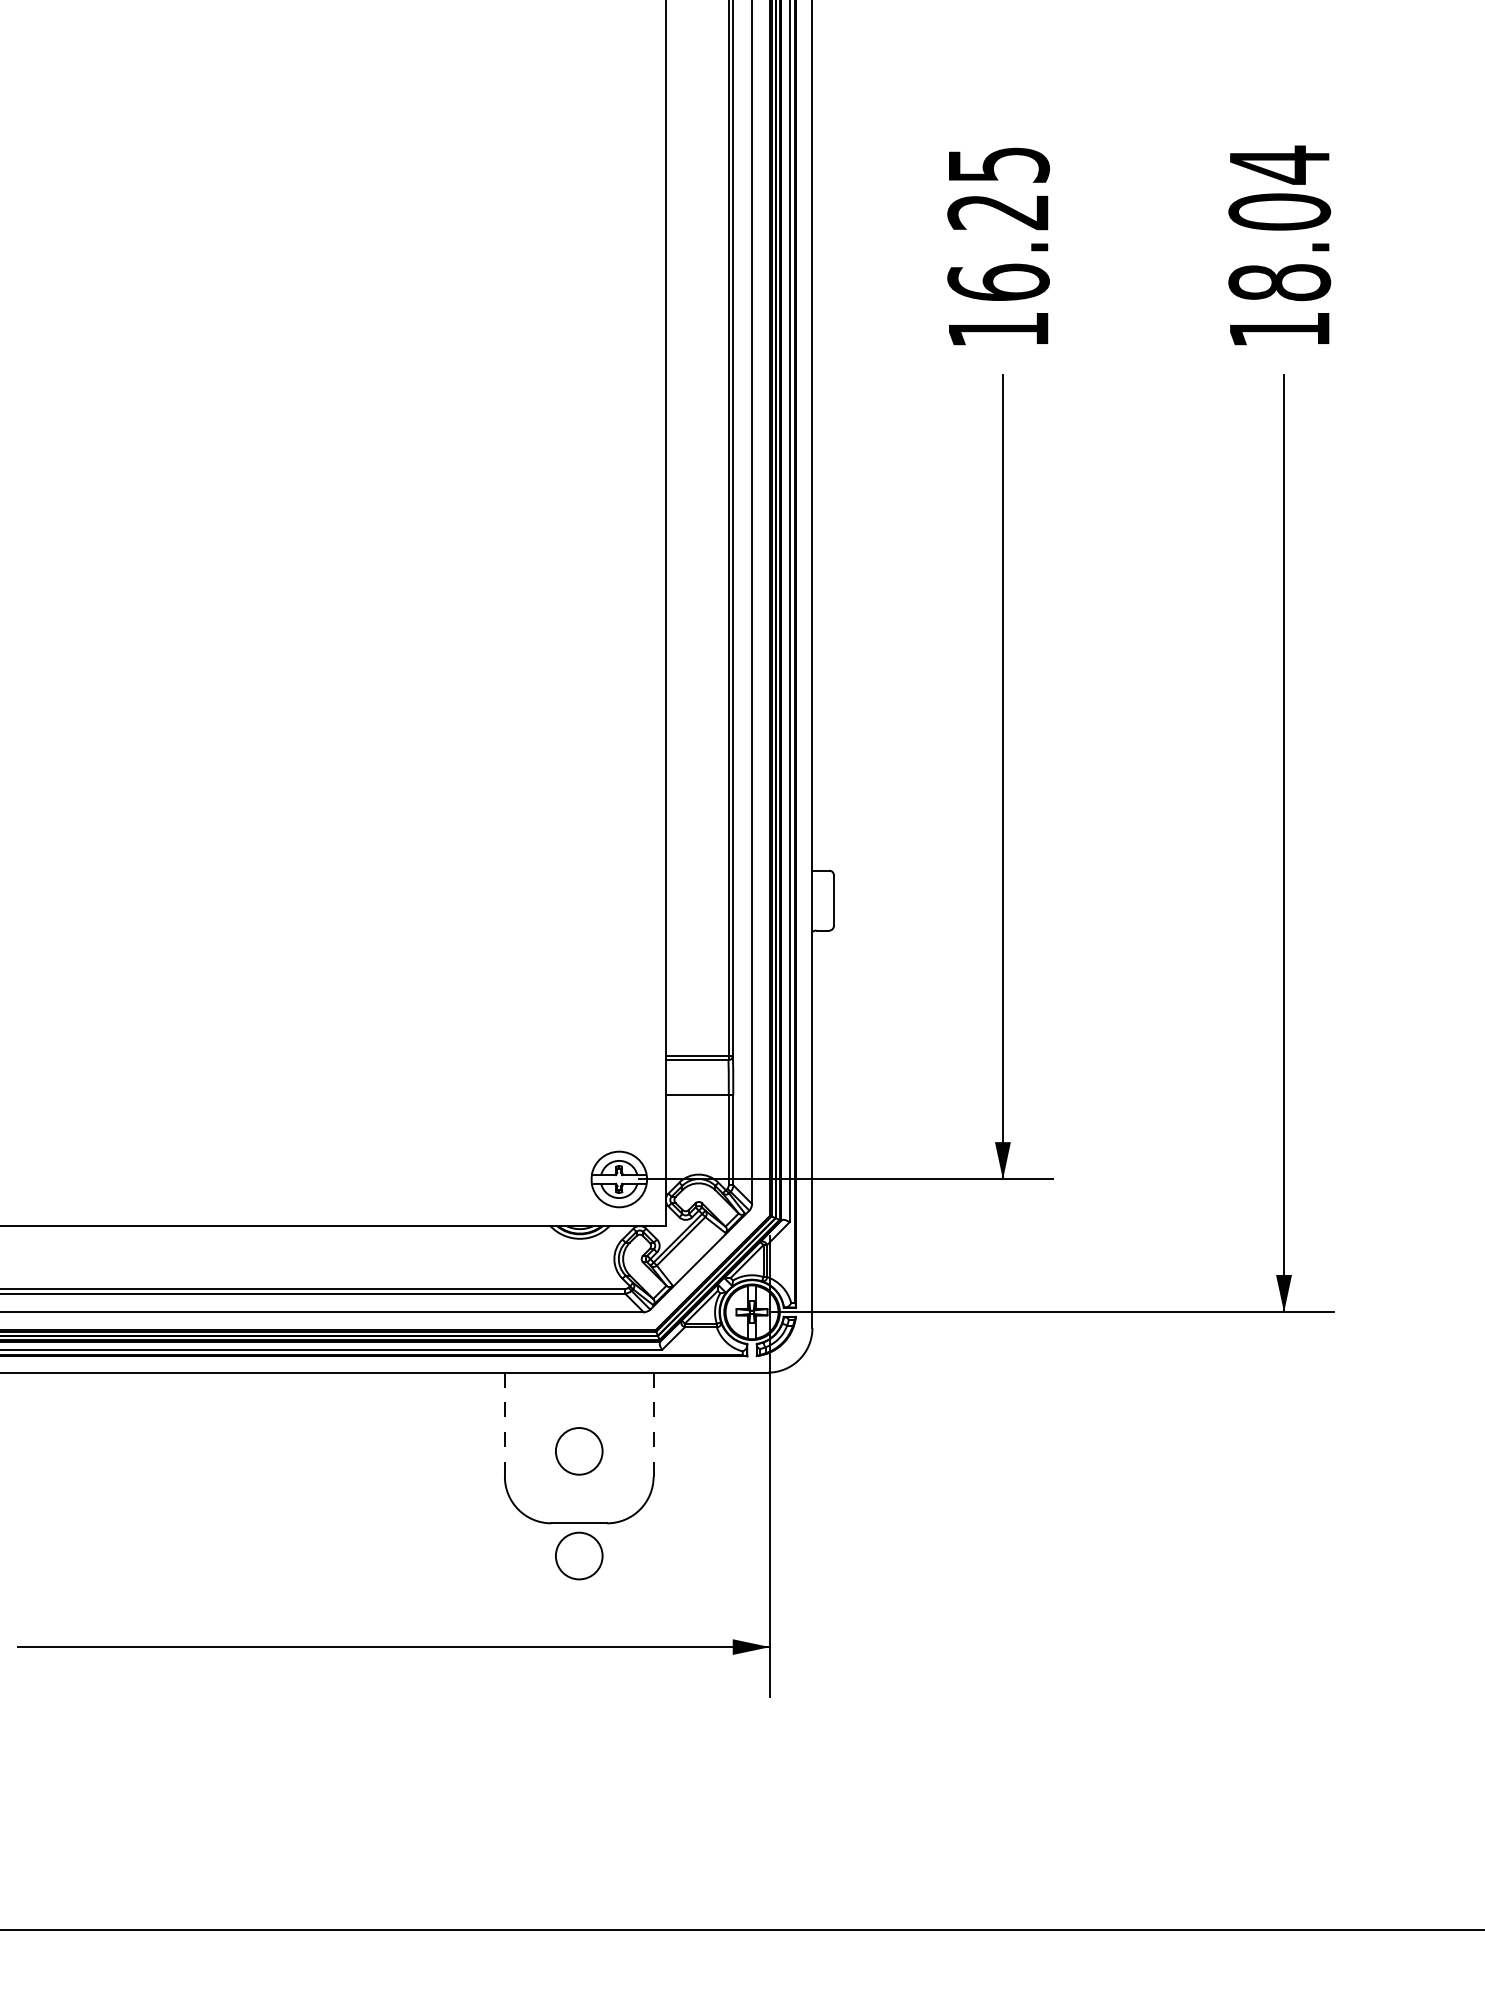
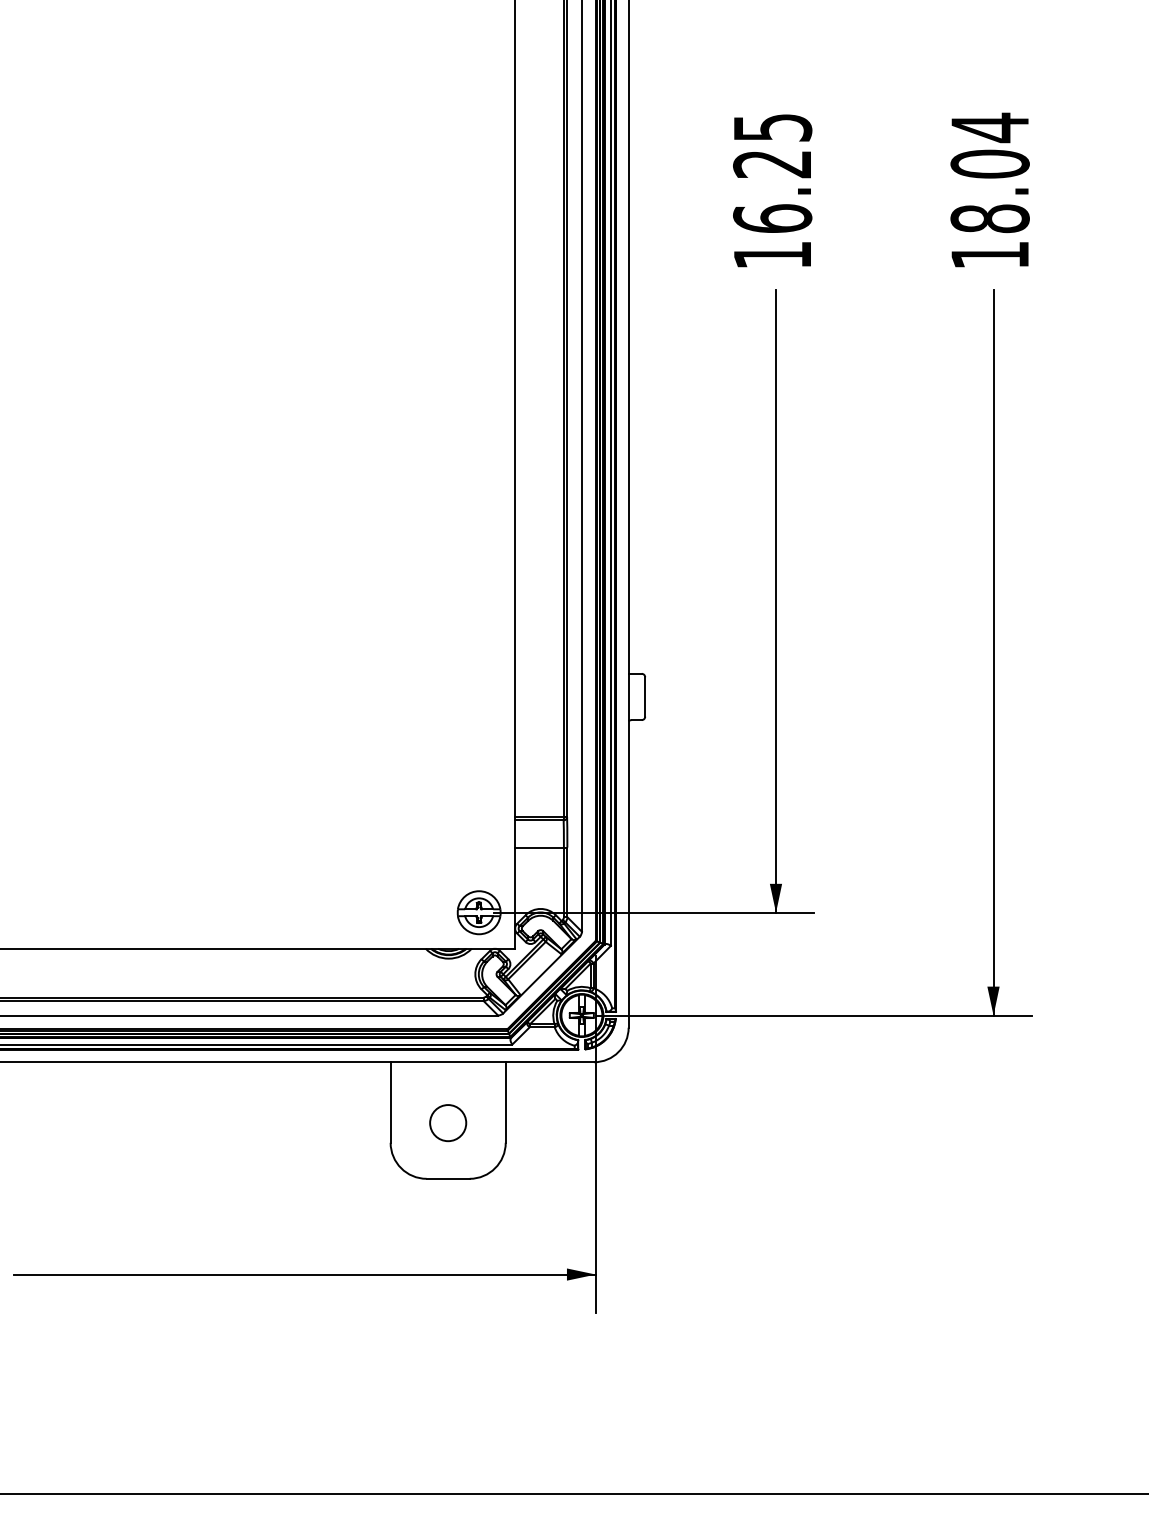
line: (504, 1424) -> (390, 1102), dashed -> solid
line: (653, 1426) -> (505, 1103), dashed -> solid
circle: (579, 1556) -> (448, 1204), removed

